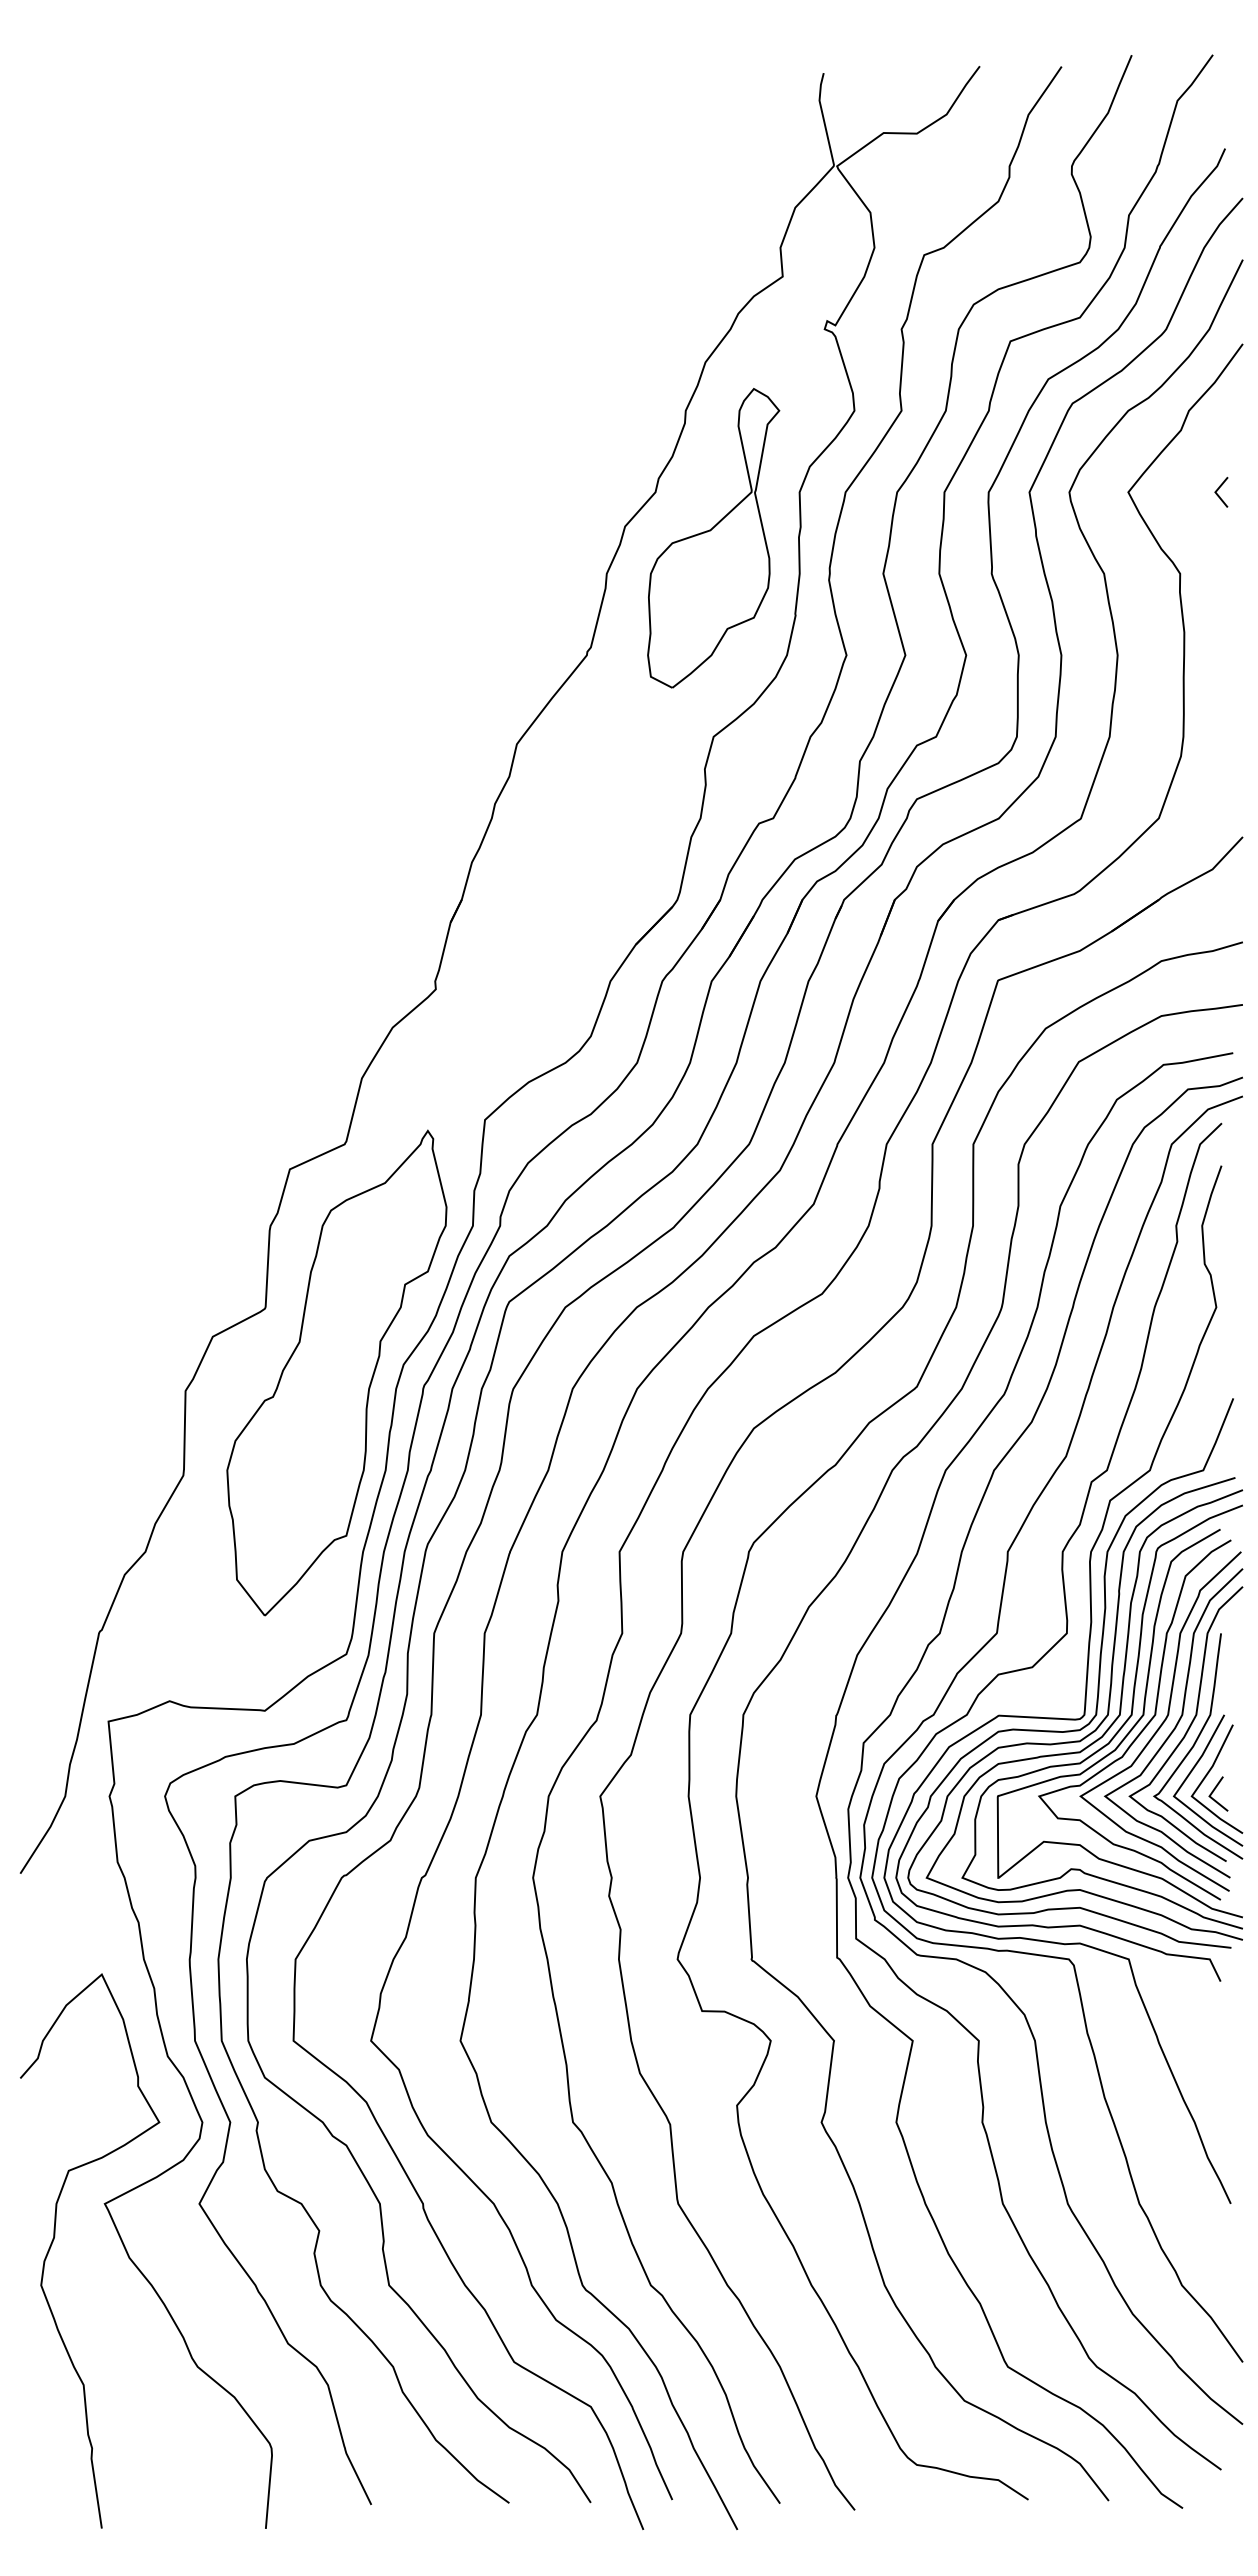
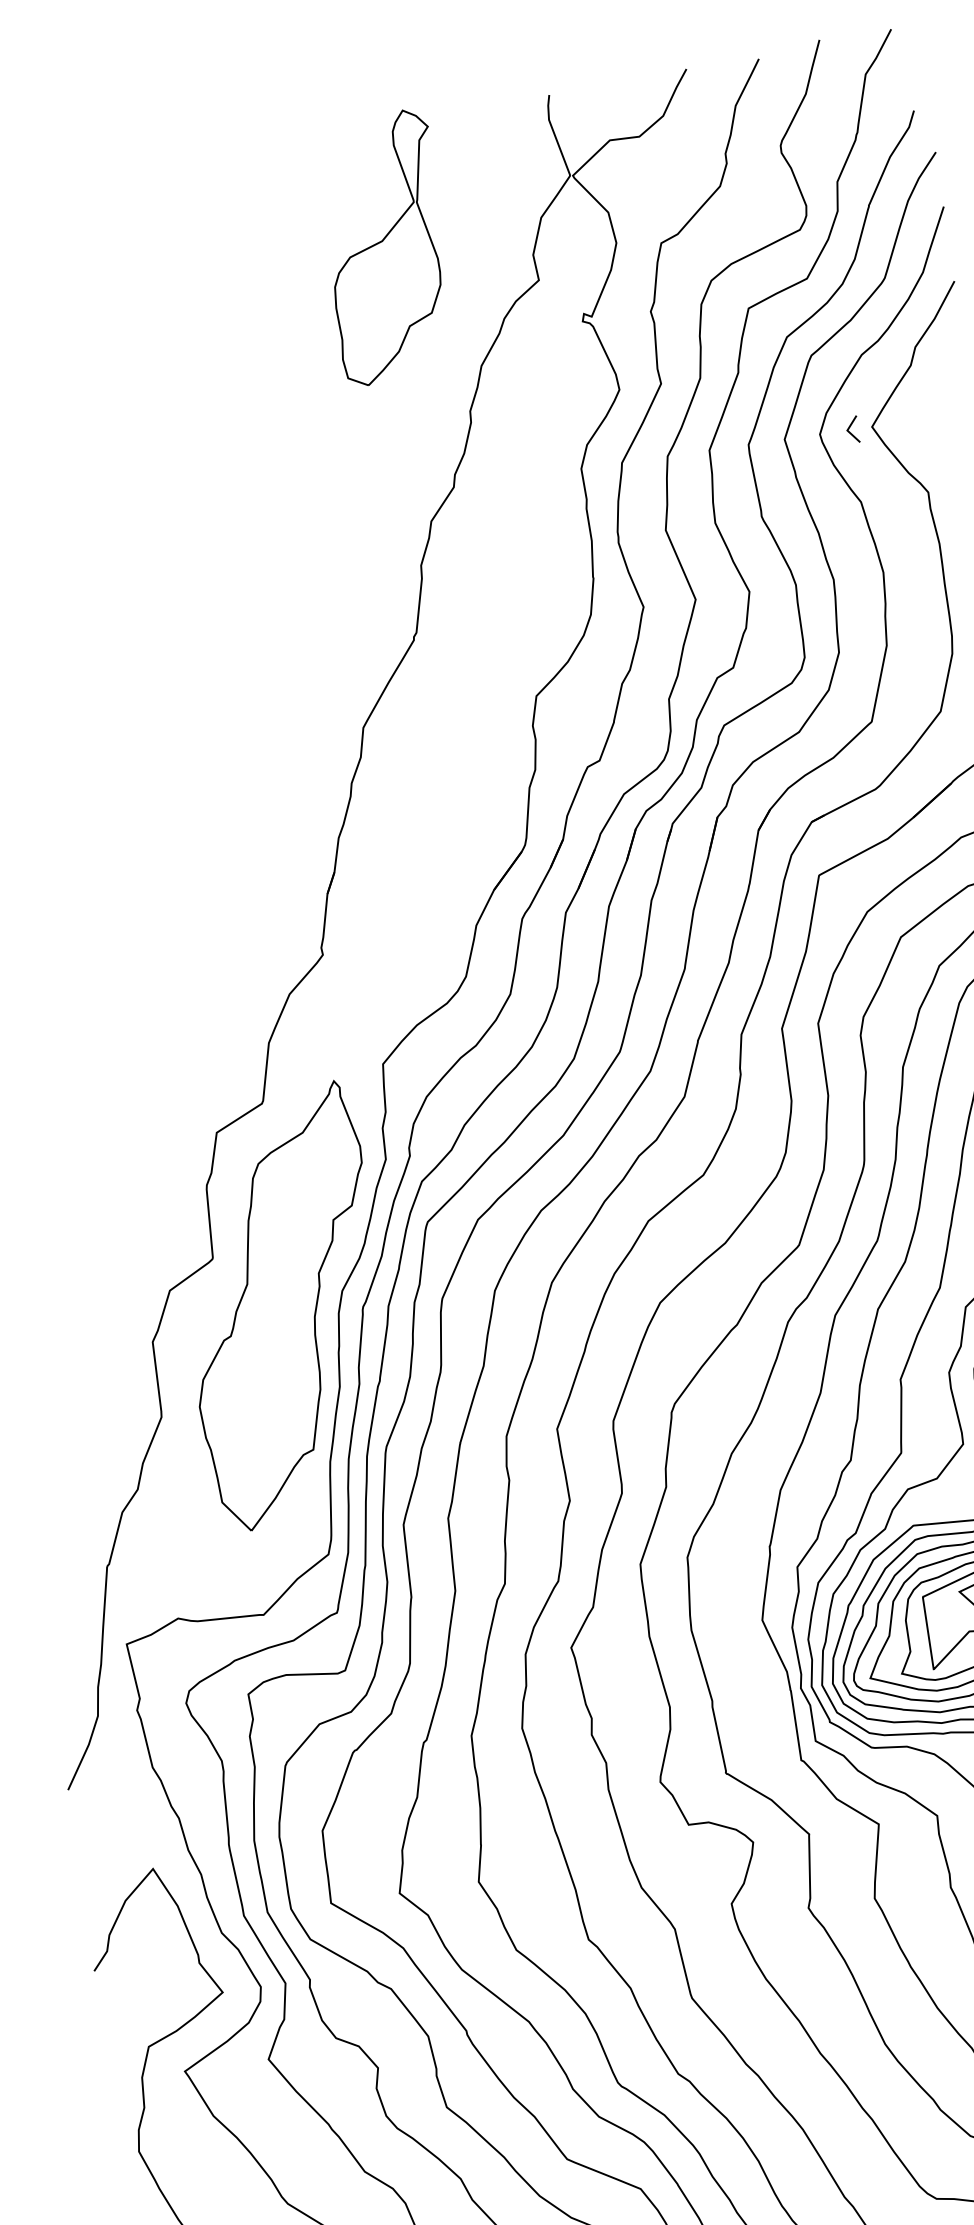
line: (1218, 490) -> (849, 428), moved
part: (713, 538) -> (385, 248), moved

